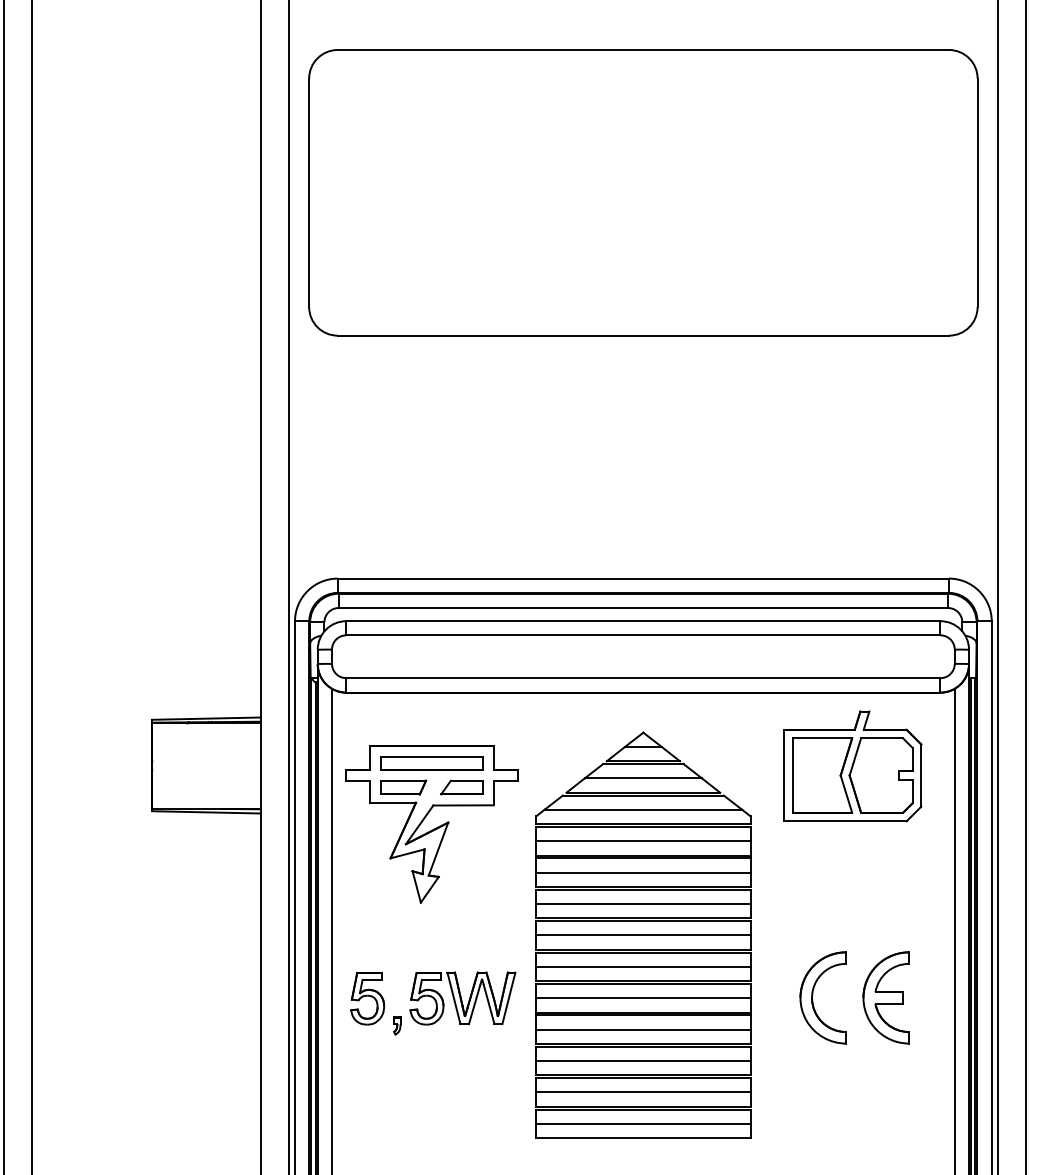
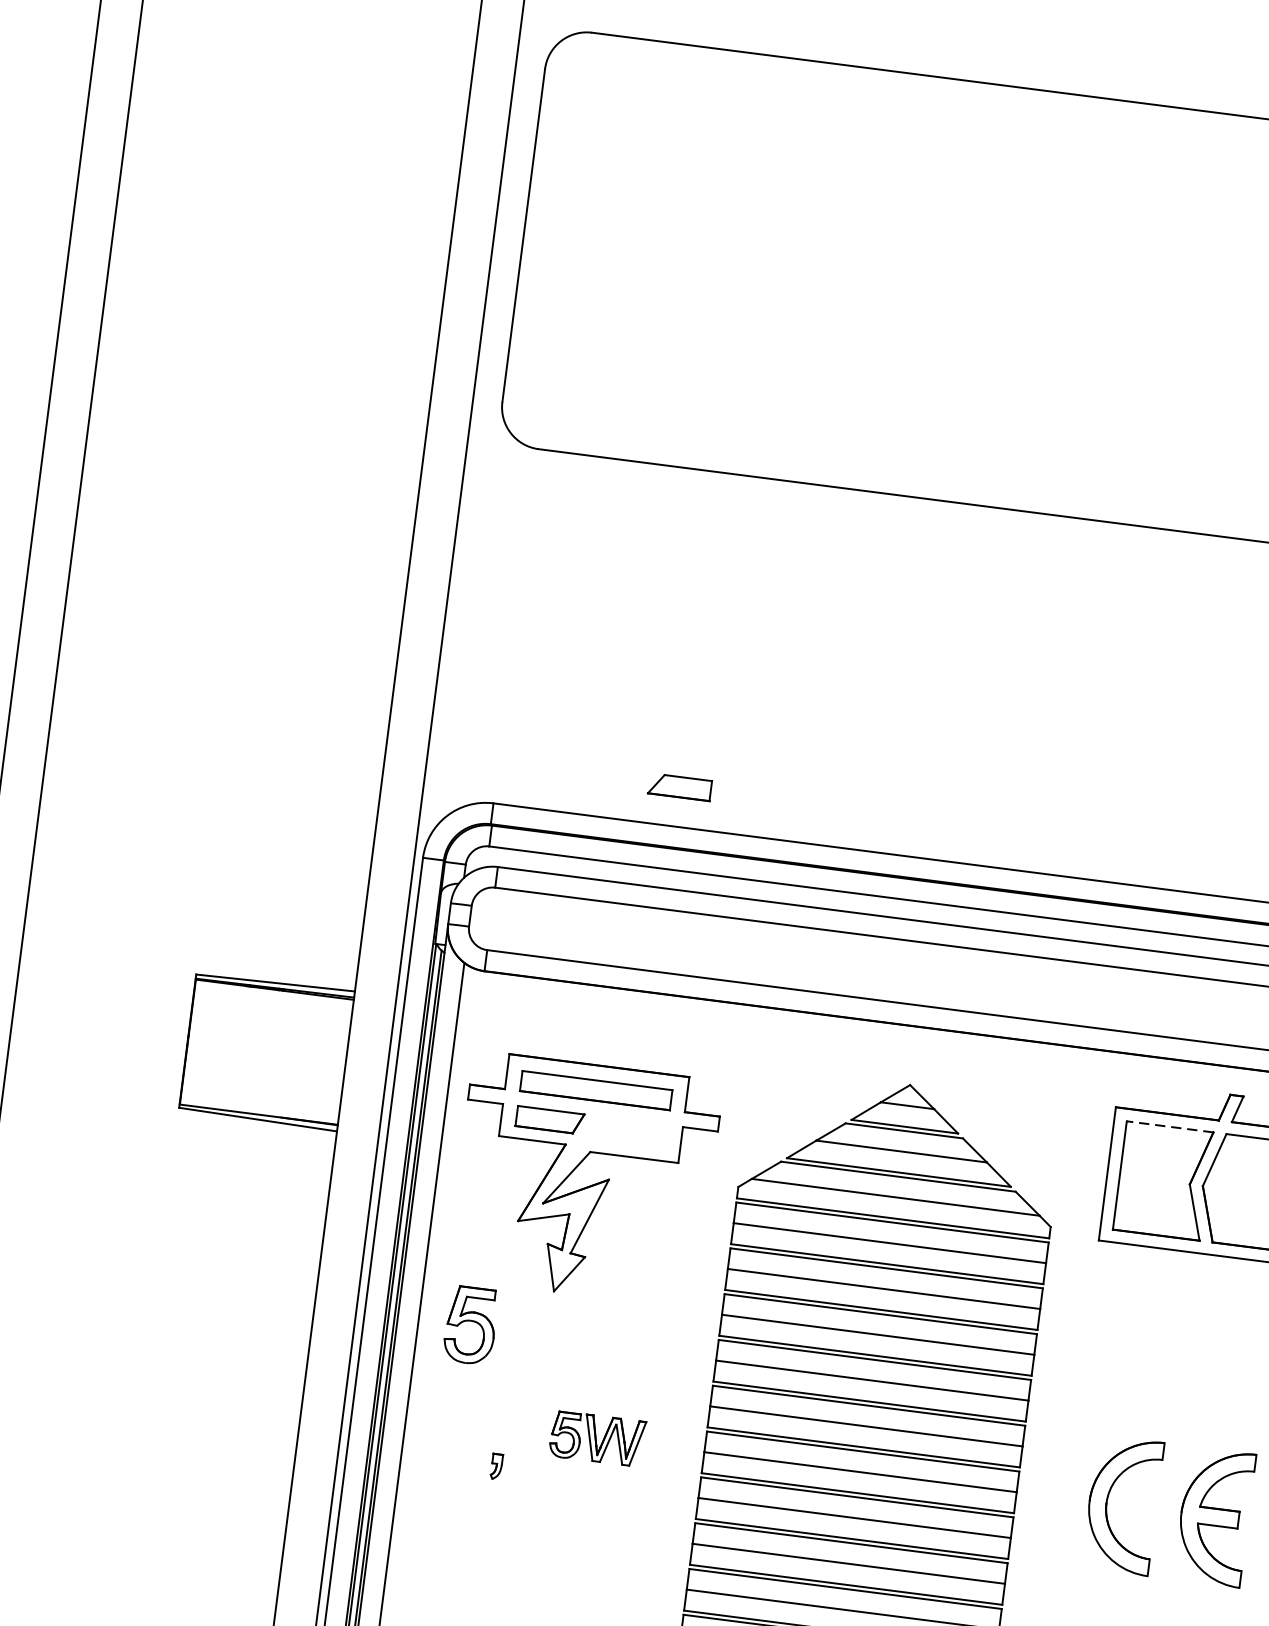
line: (822, 738) -> (1170, 1126), solid -> dashed
part: (461, 787) -> (678, 786), moved
part: (367, 998) -> (470, 1324), moved
part: (462, 998) -> (596, 1438), size x0.6

